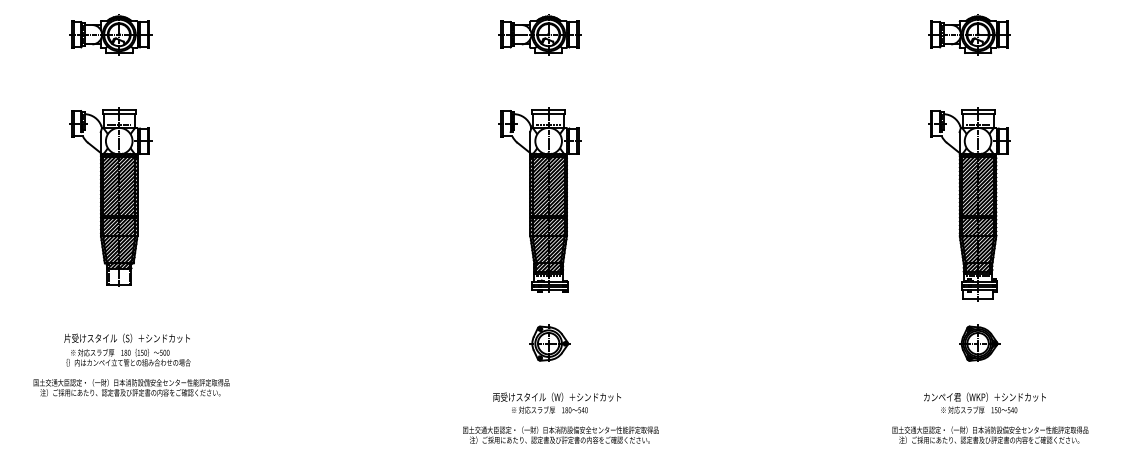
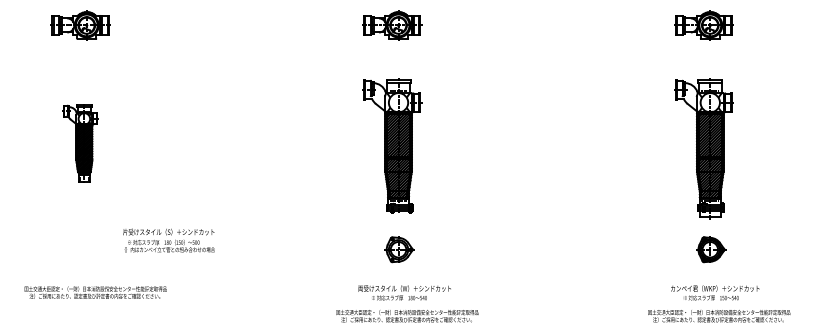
part: (110, 196) -> (80, 142), size x0.6
text: (127, 349) -> (169, 240), moved
text: (131, 387) -> (95, 292), moved

